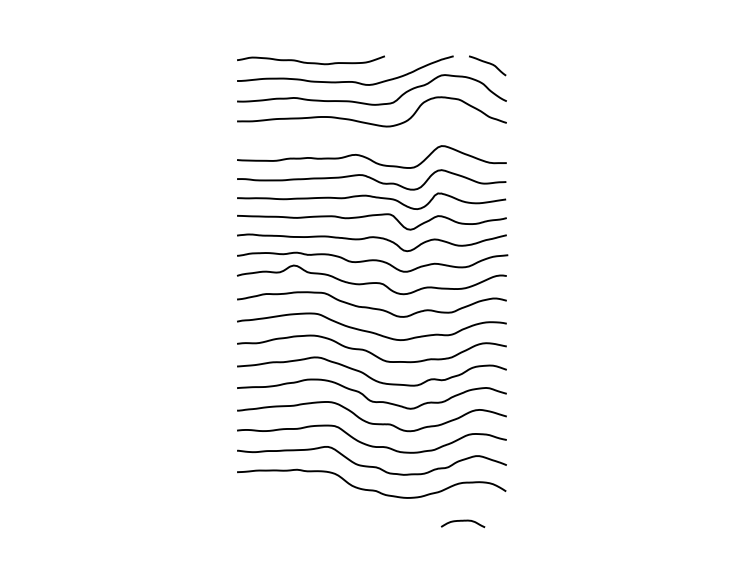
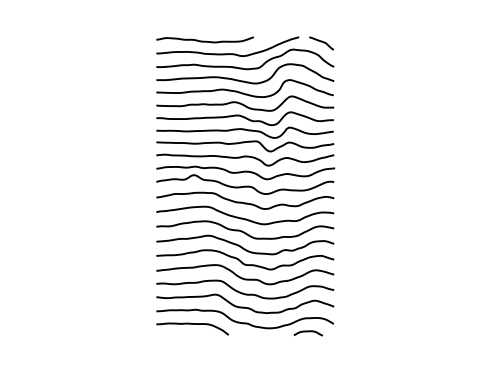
curve: (369, 140) -> (243, 92), added
curve: (291, 492) -> (192, 324), added
curve: (461, 522) -> (307, 332), moved

